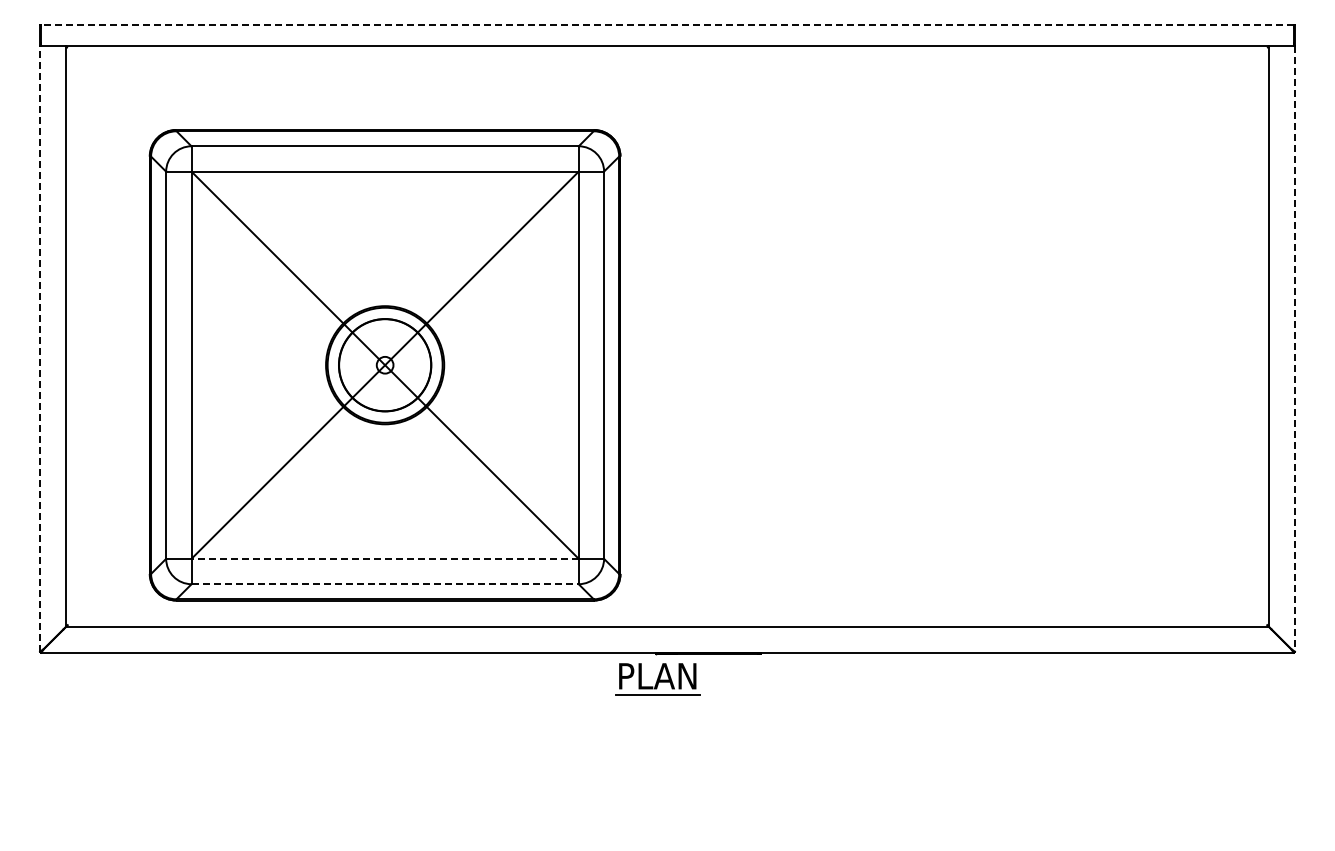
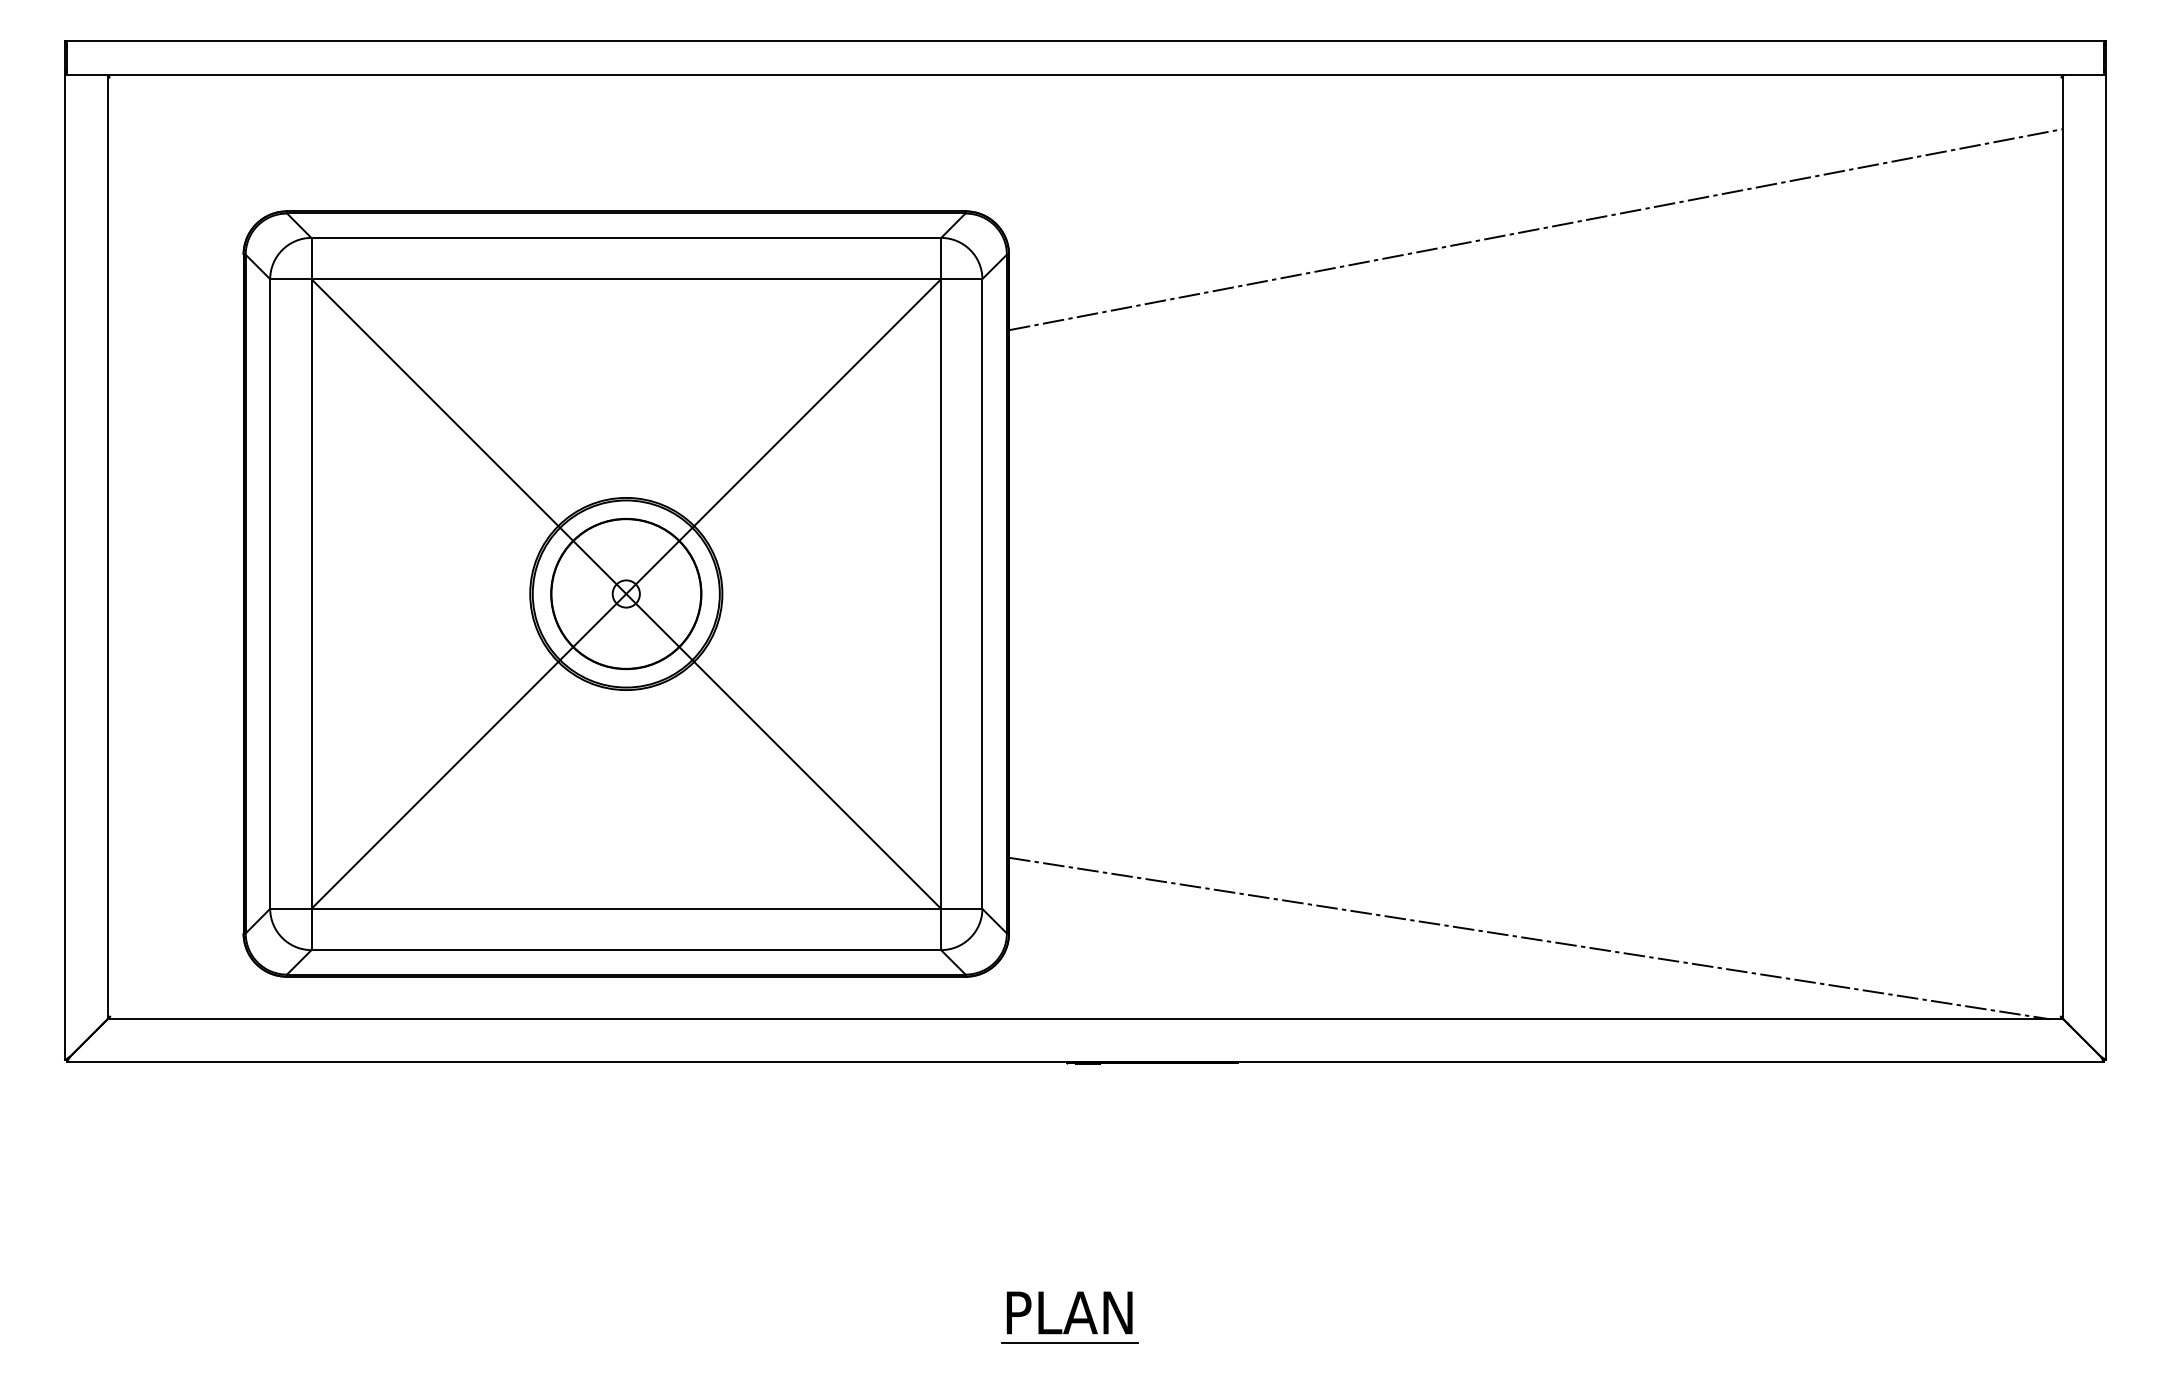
line: (667, 25) -> (1085, 41), dashed -> solid
line: (944, 141) -> (1535, 230), added
line: (40, 348) -> (65, 566), dashed -> solid
line: (1294, 348) -> (2105, 566), dashed -> solid
line: (385, 558) -> (626, 908), dashed -> solid
line: (940, 576) -> (1529, 937), added
line: (385, 584) -> (626, 950), dashed -> solid
part: (657, 679) -> (1069, 1318), moved

